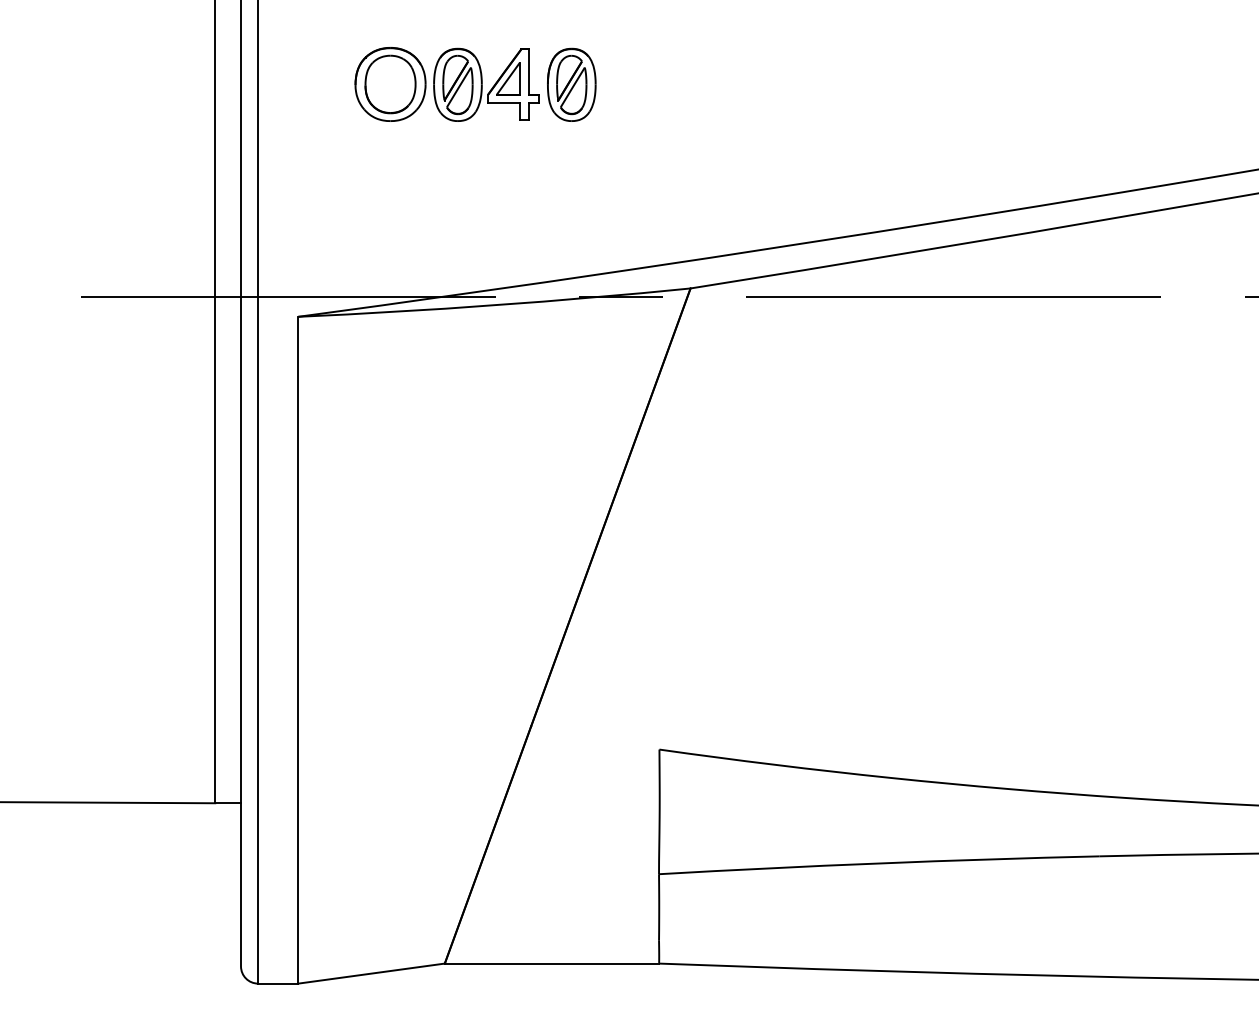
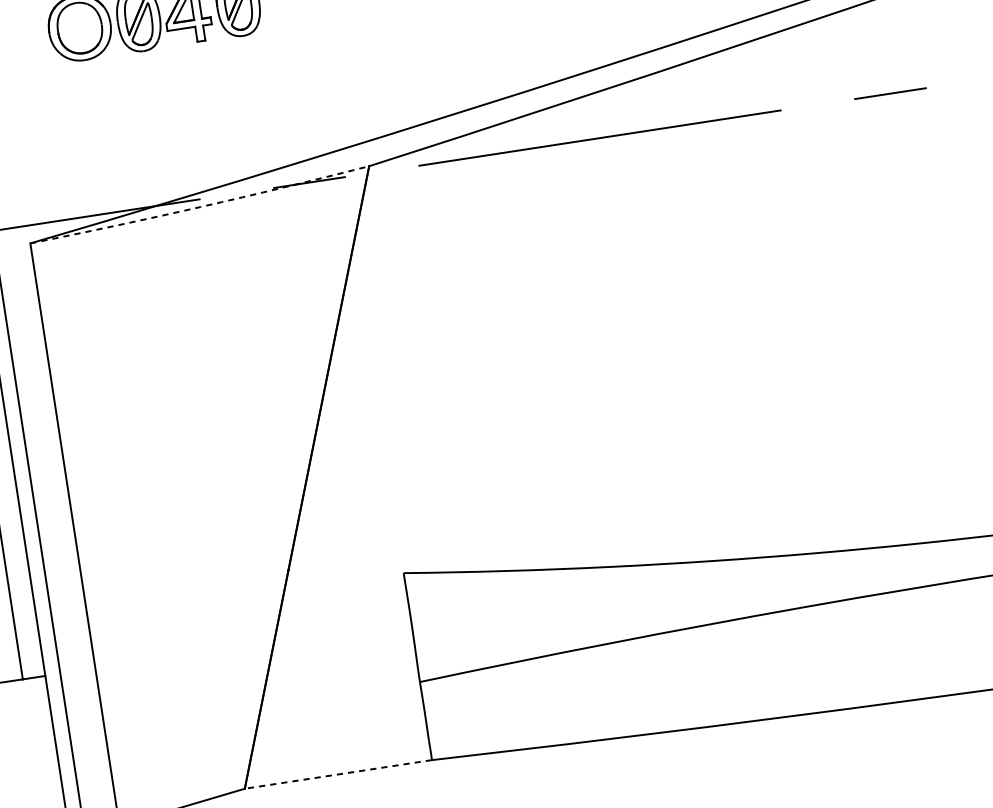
arc: (494, 305) -> (200, 207), solid -> dashed
line: (551, 963) -> (337, 774), solid -> dashed

